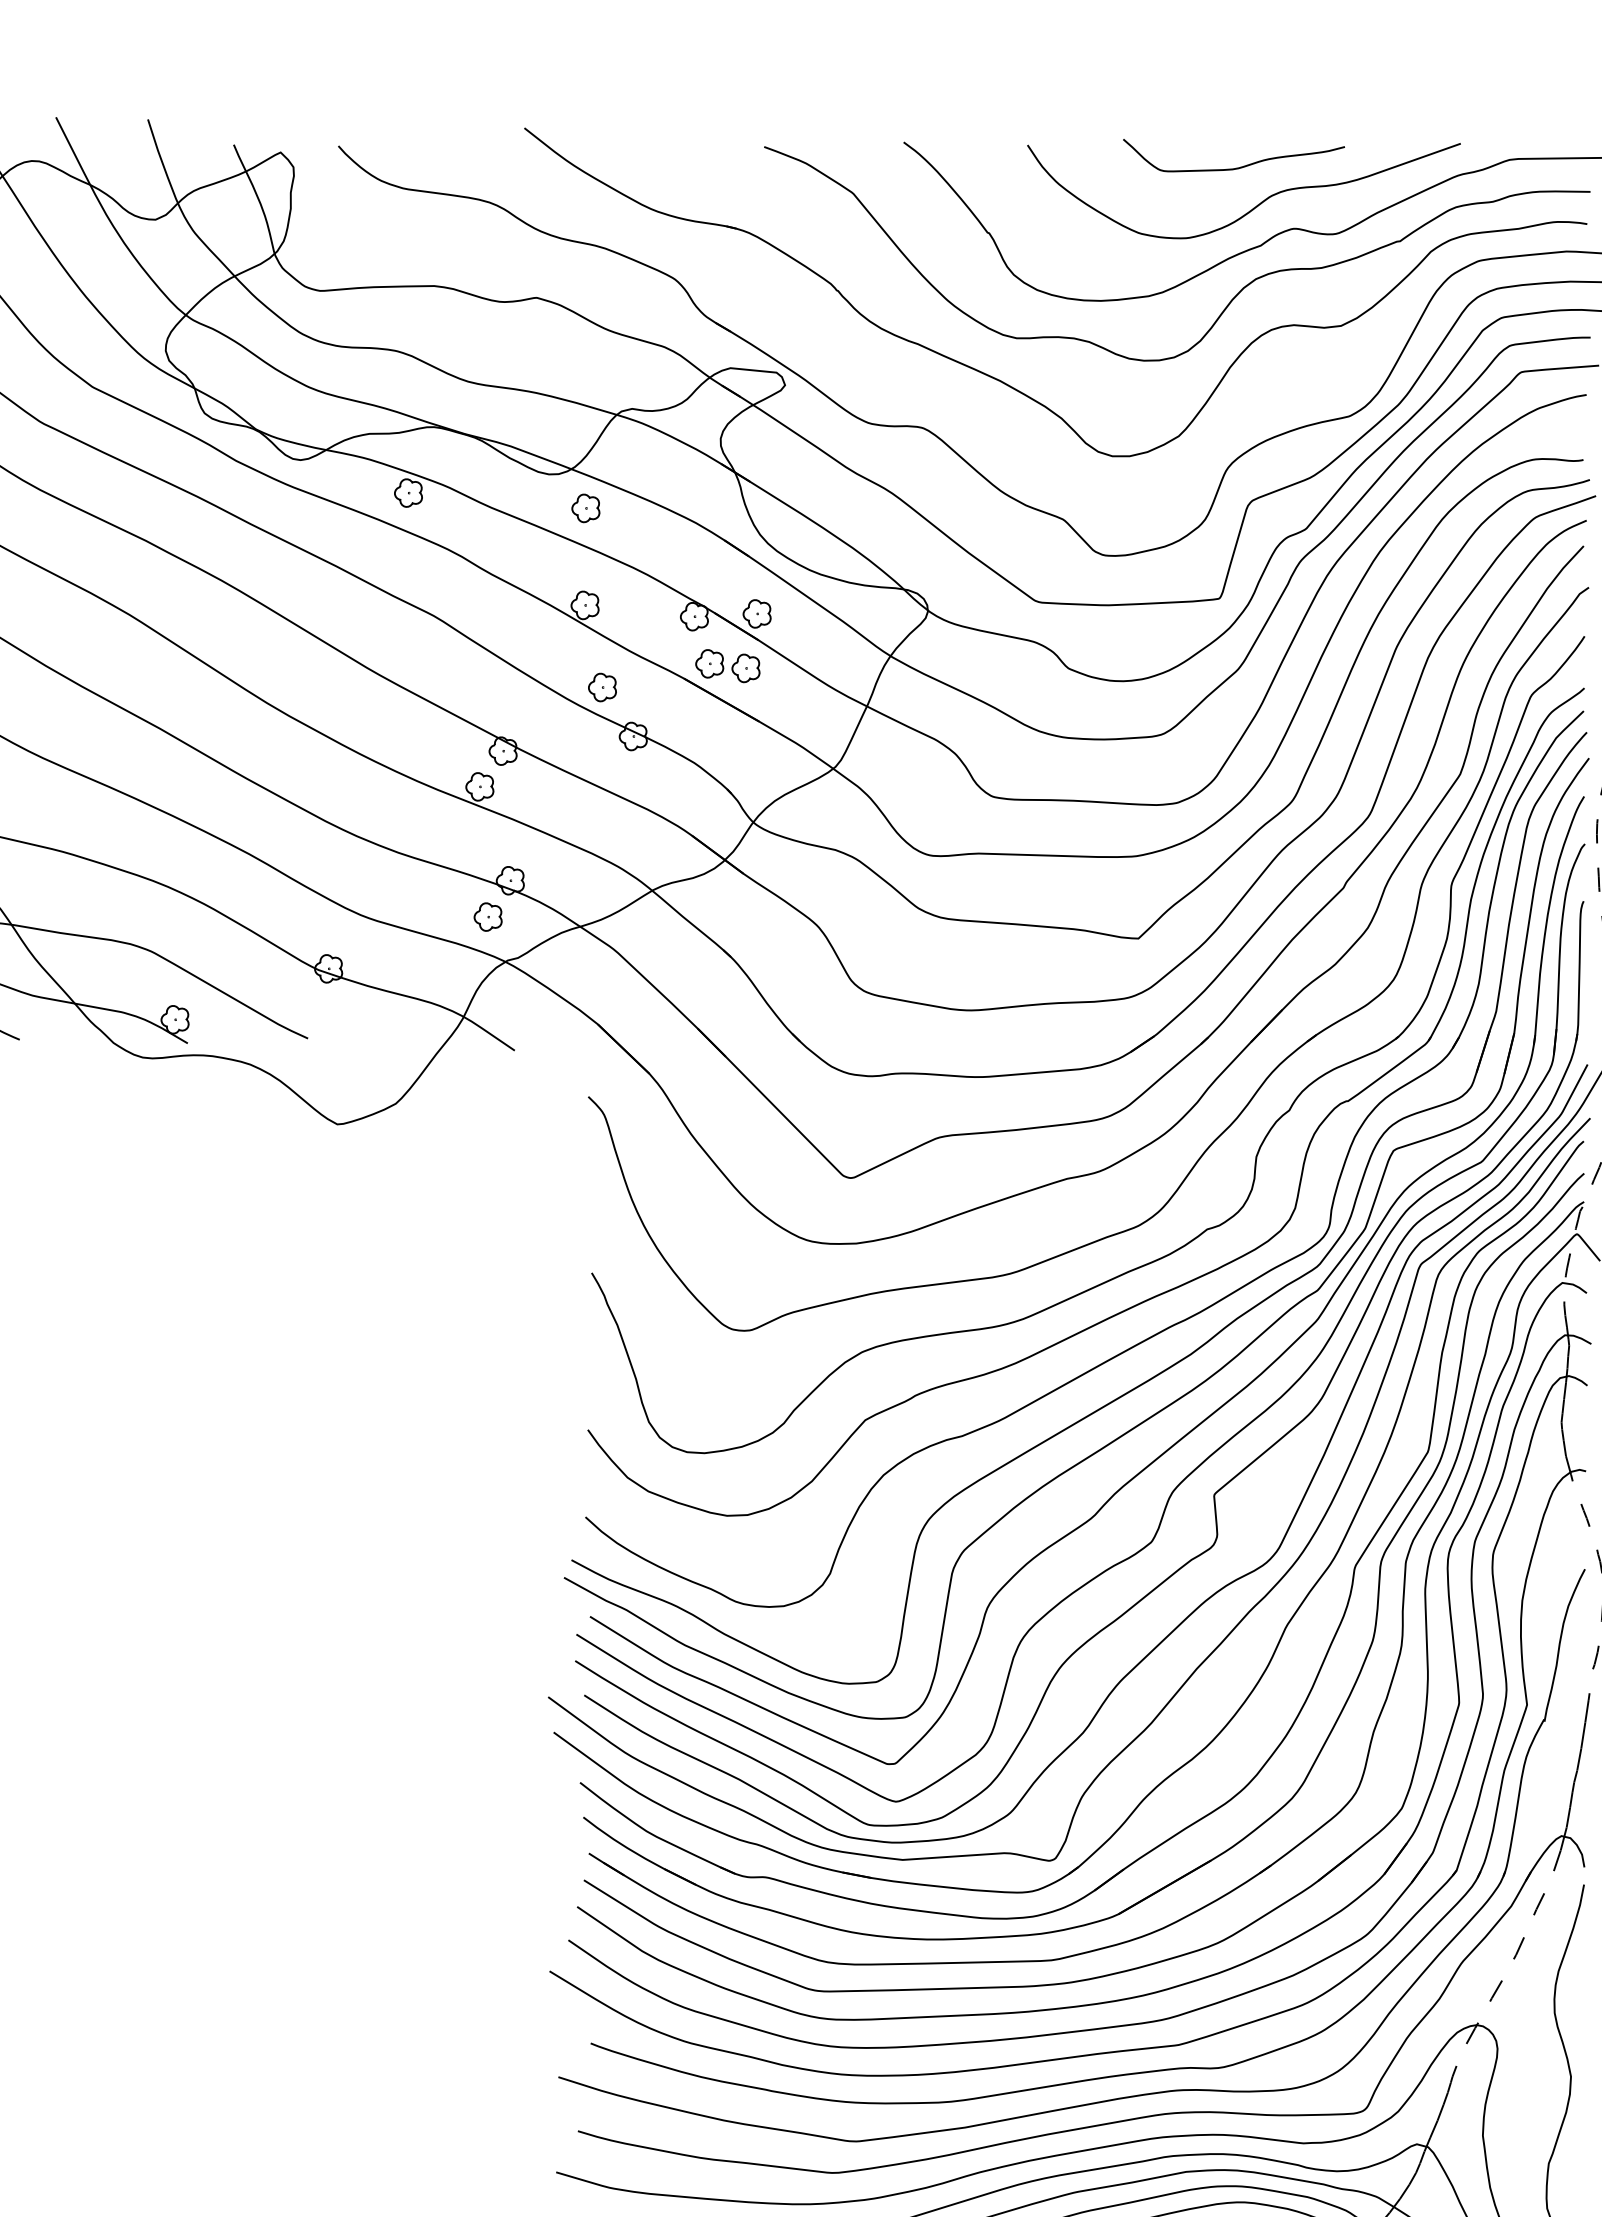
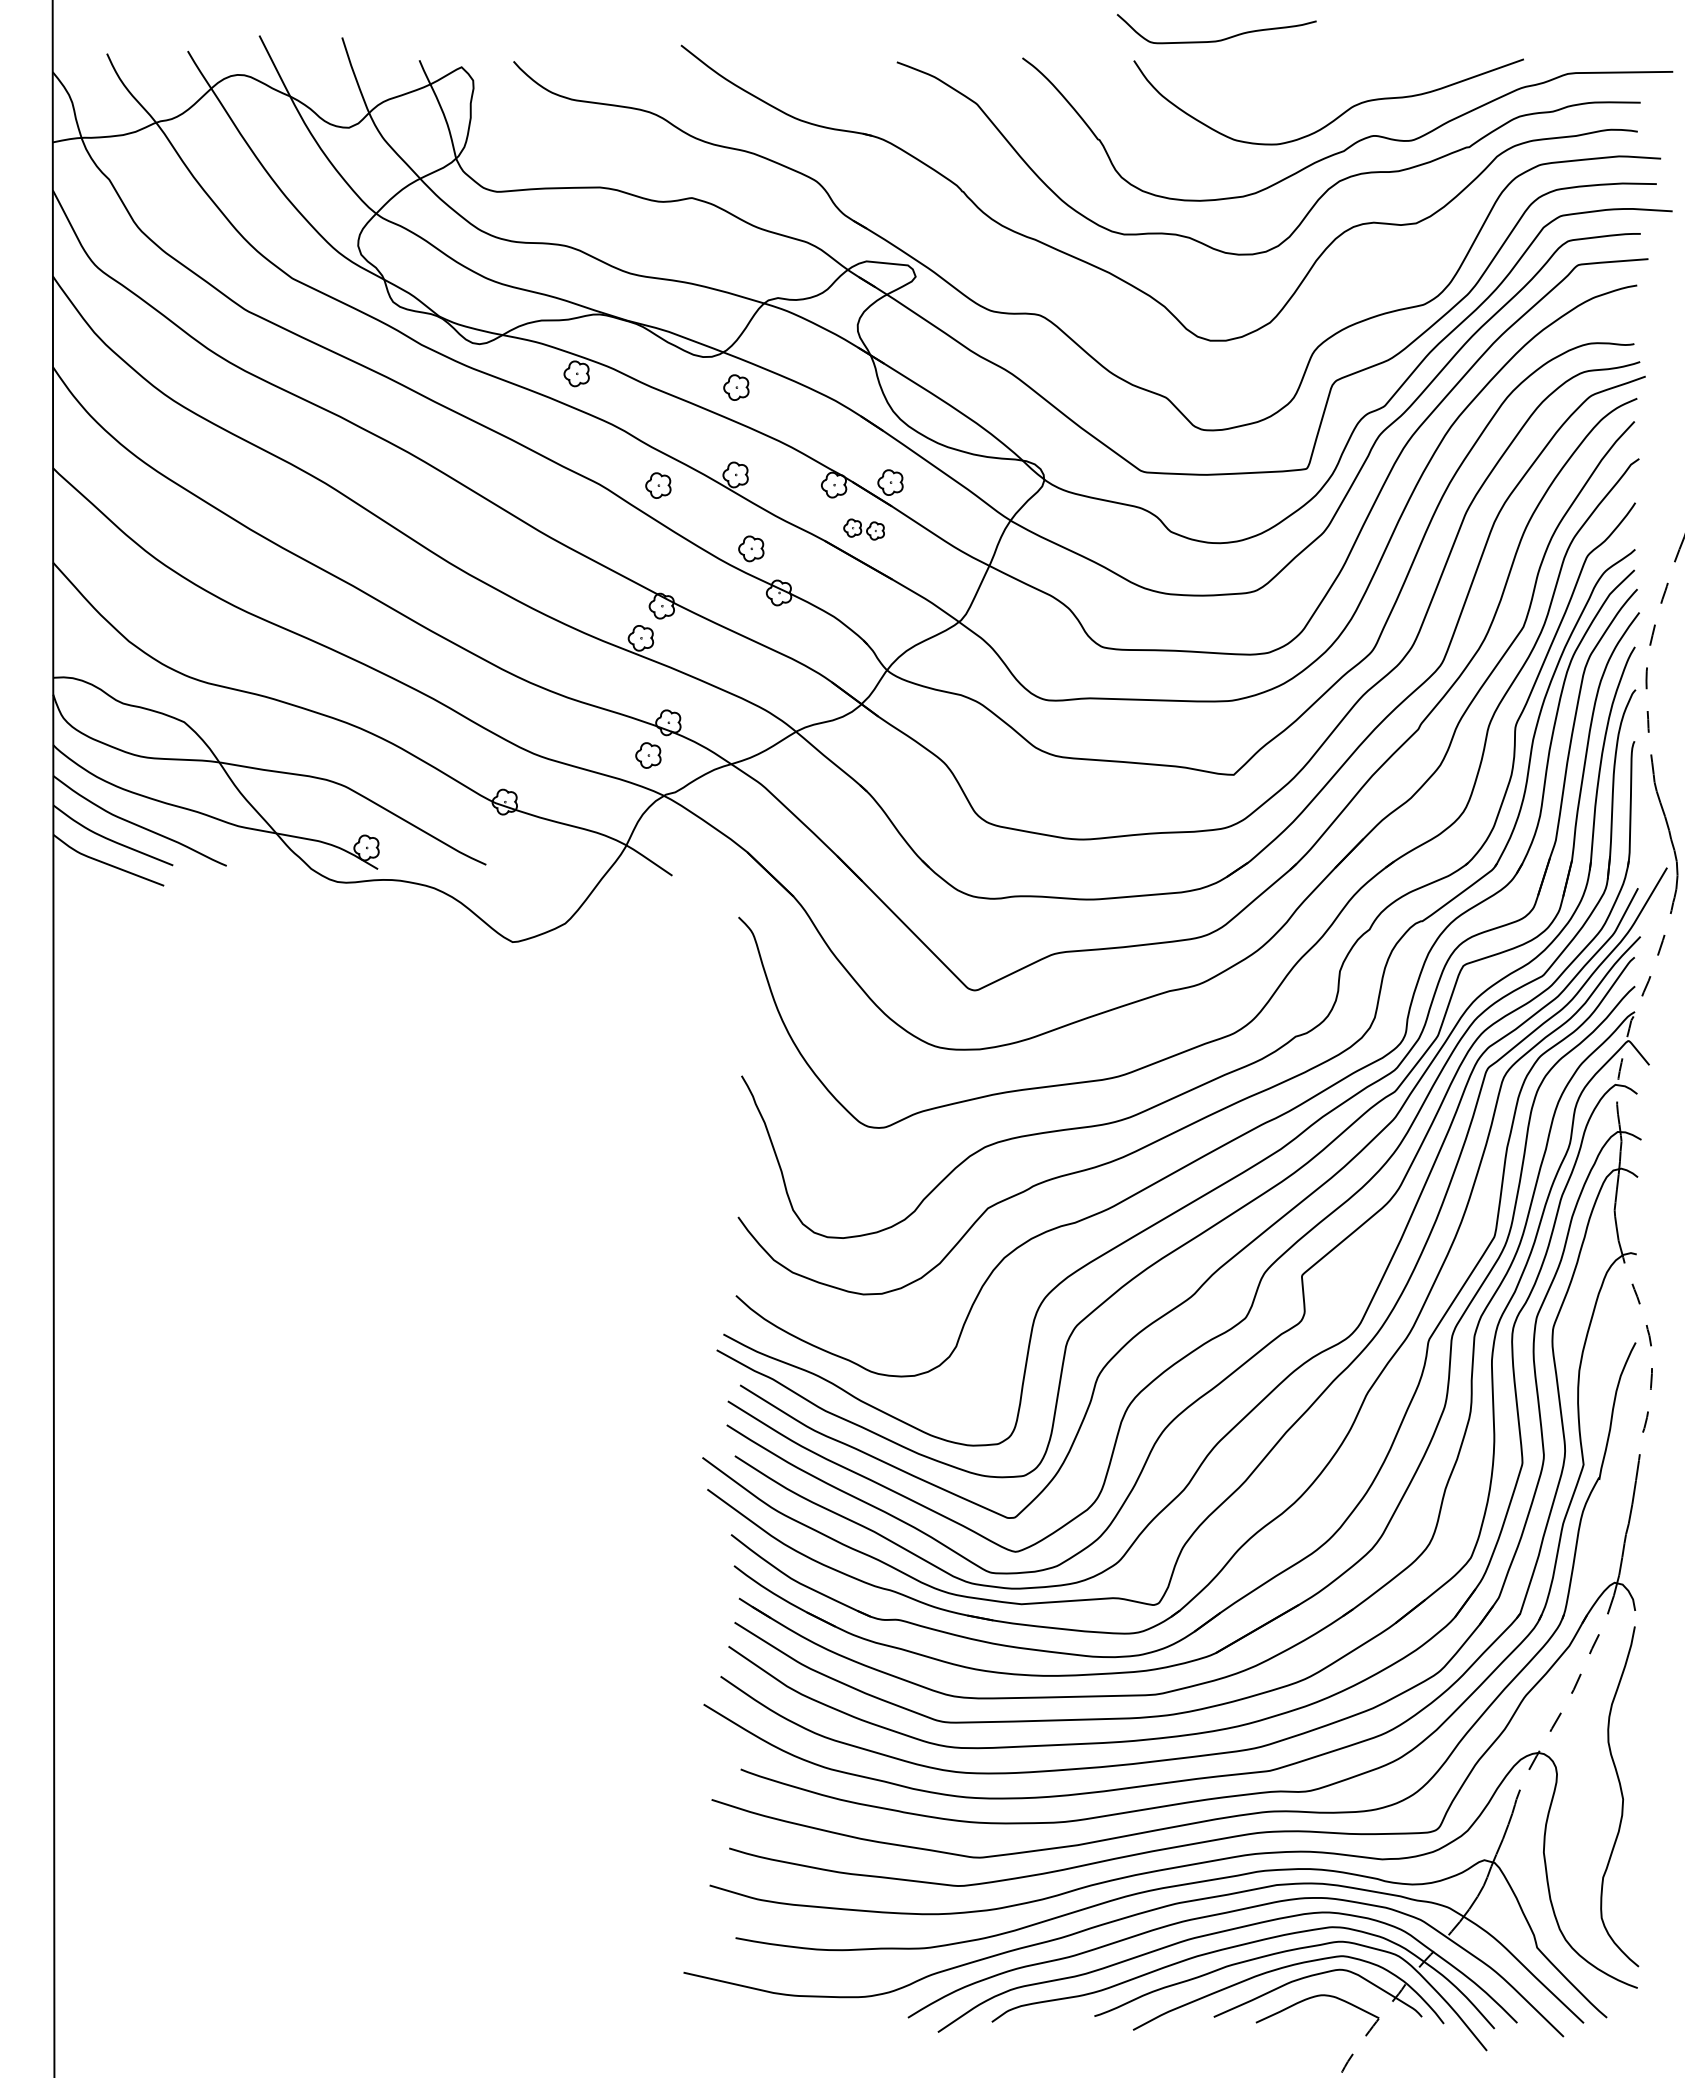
curve: (1237, 167) -> (1219, 39), moved
part: (499, 617) -> (658, 485), added
part: (727, 665) -> (863, 529), size x0.7

